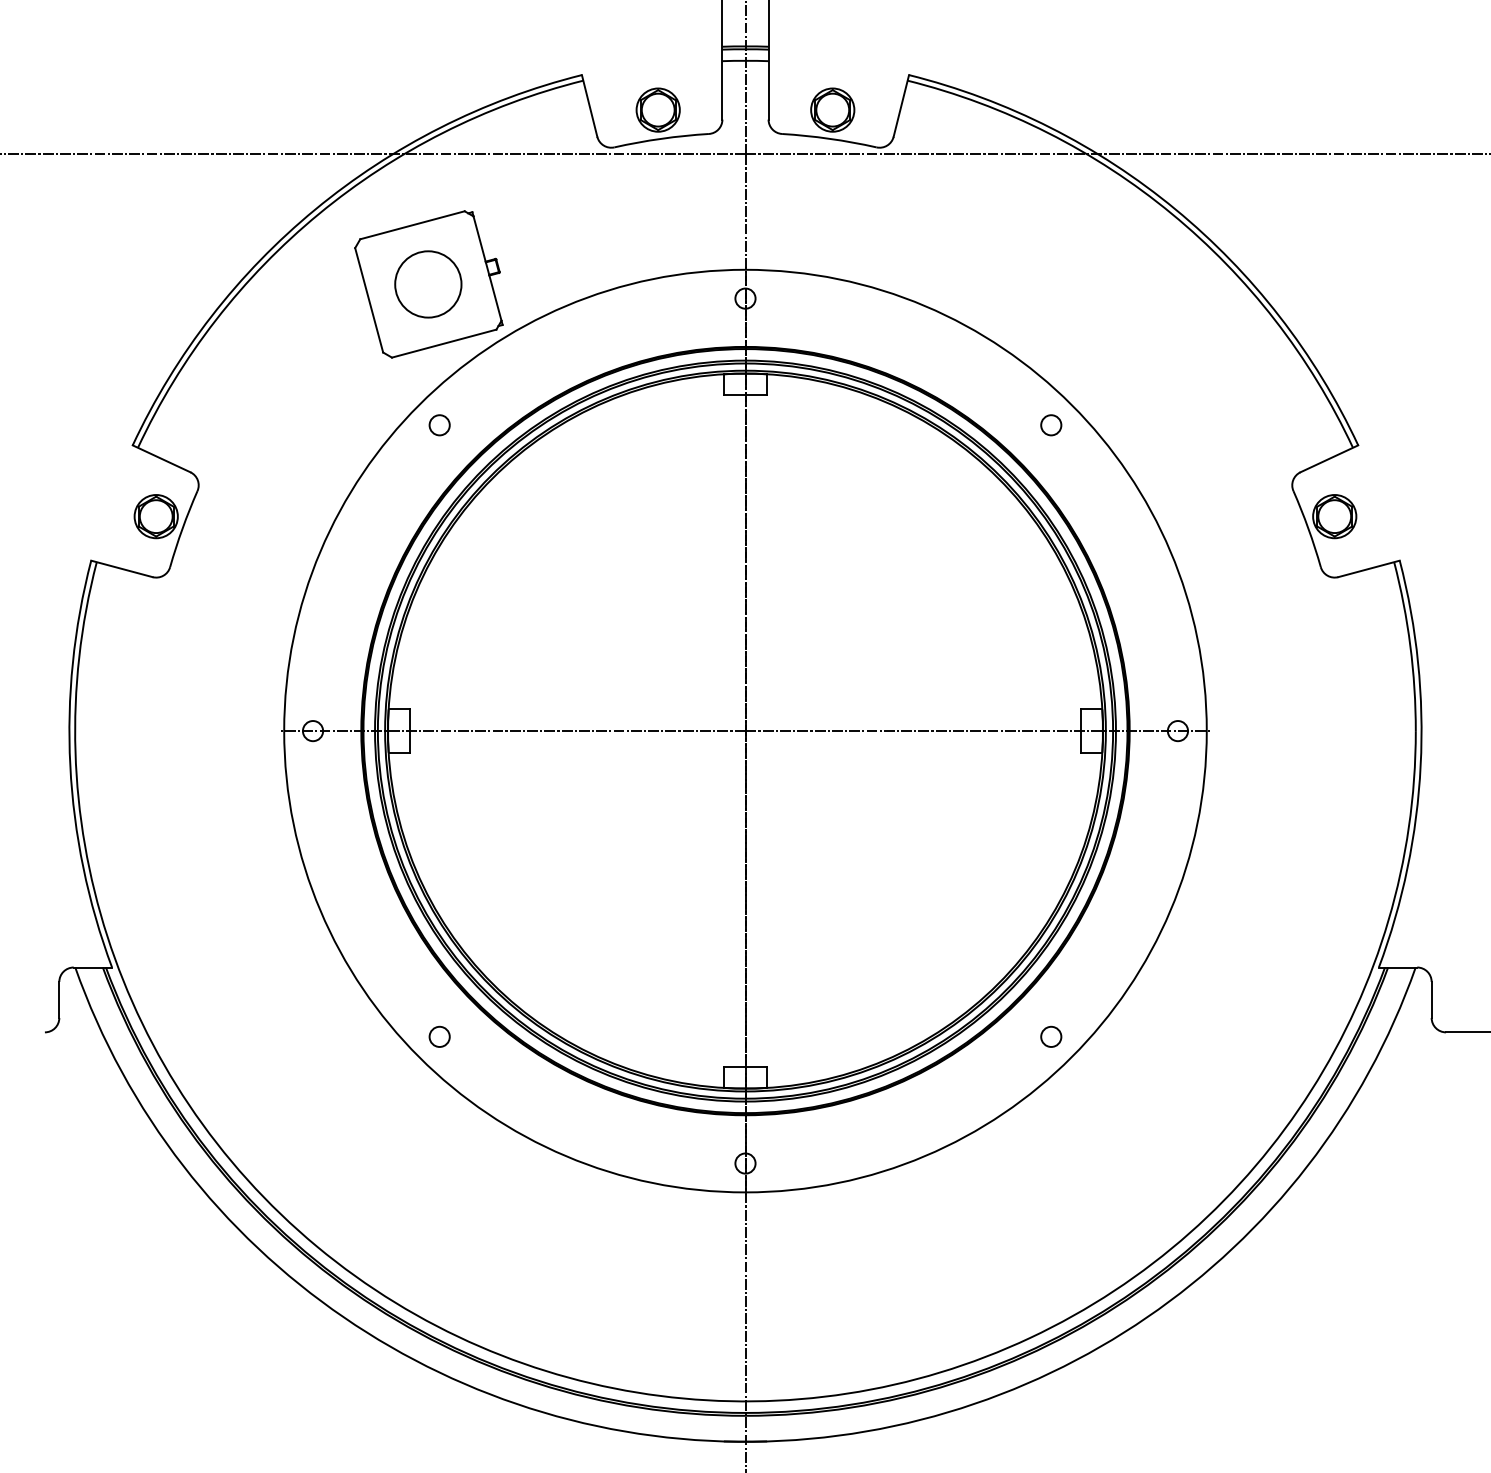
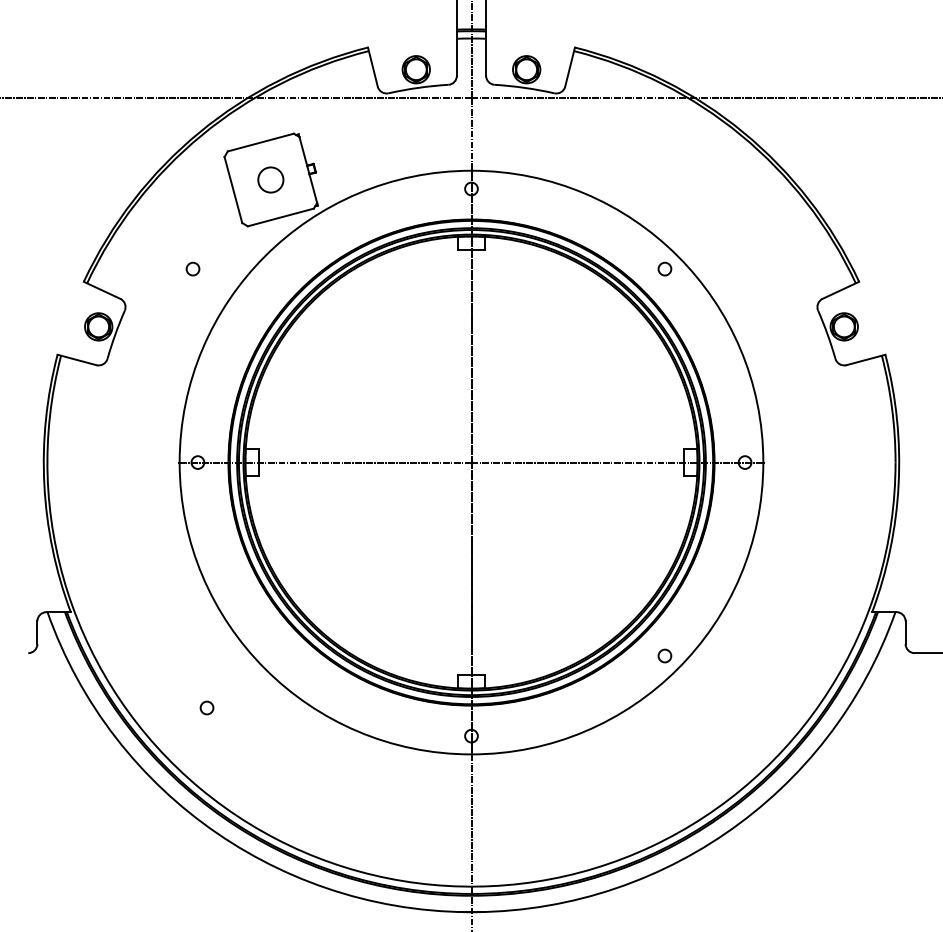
circle: (427, 285) -> (270, 180), size x0.6
circle: (438, 424) -> (192, 268), moved
circle: (438, 1036) -> (206, 707), moved

